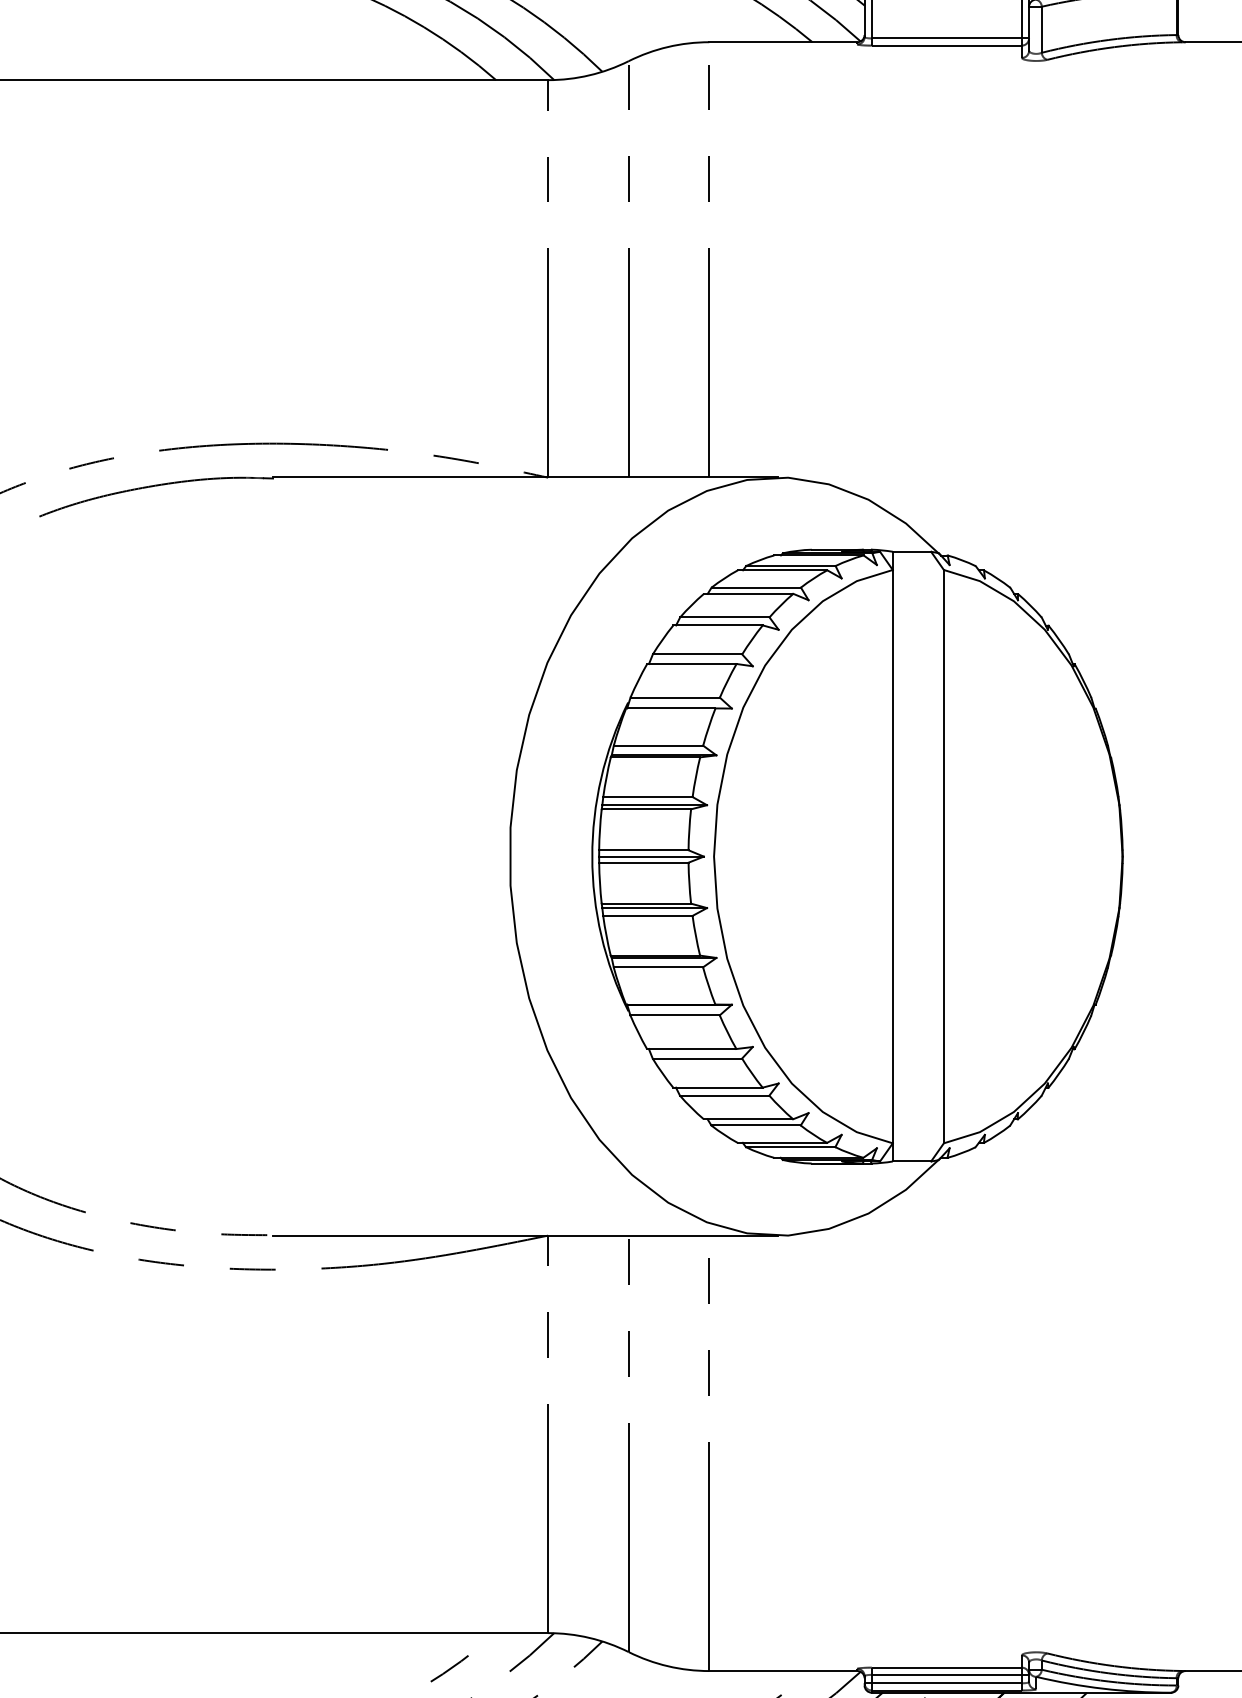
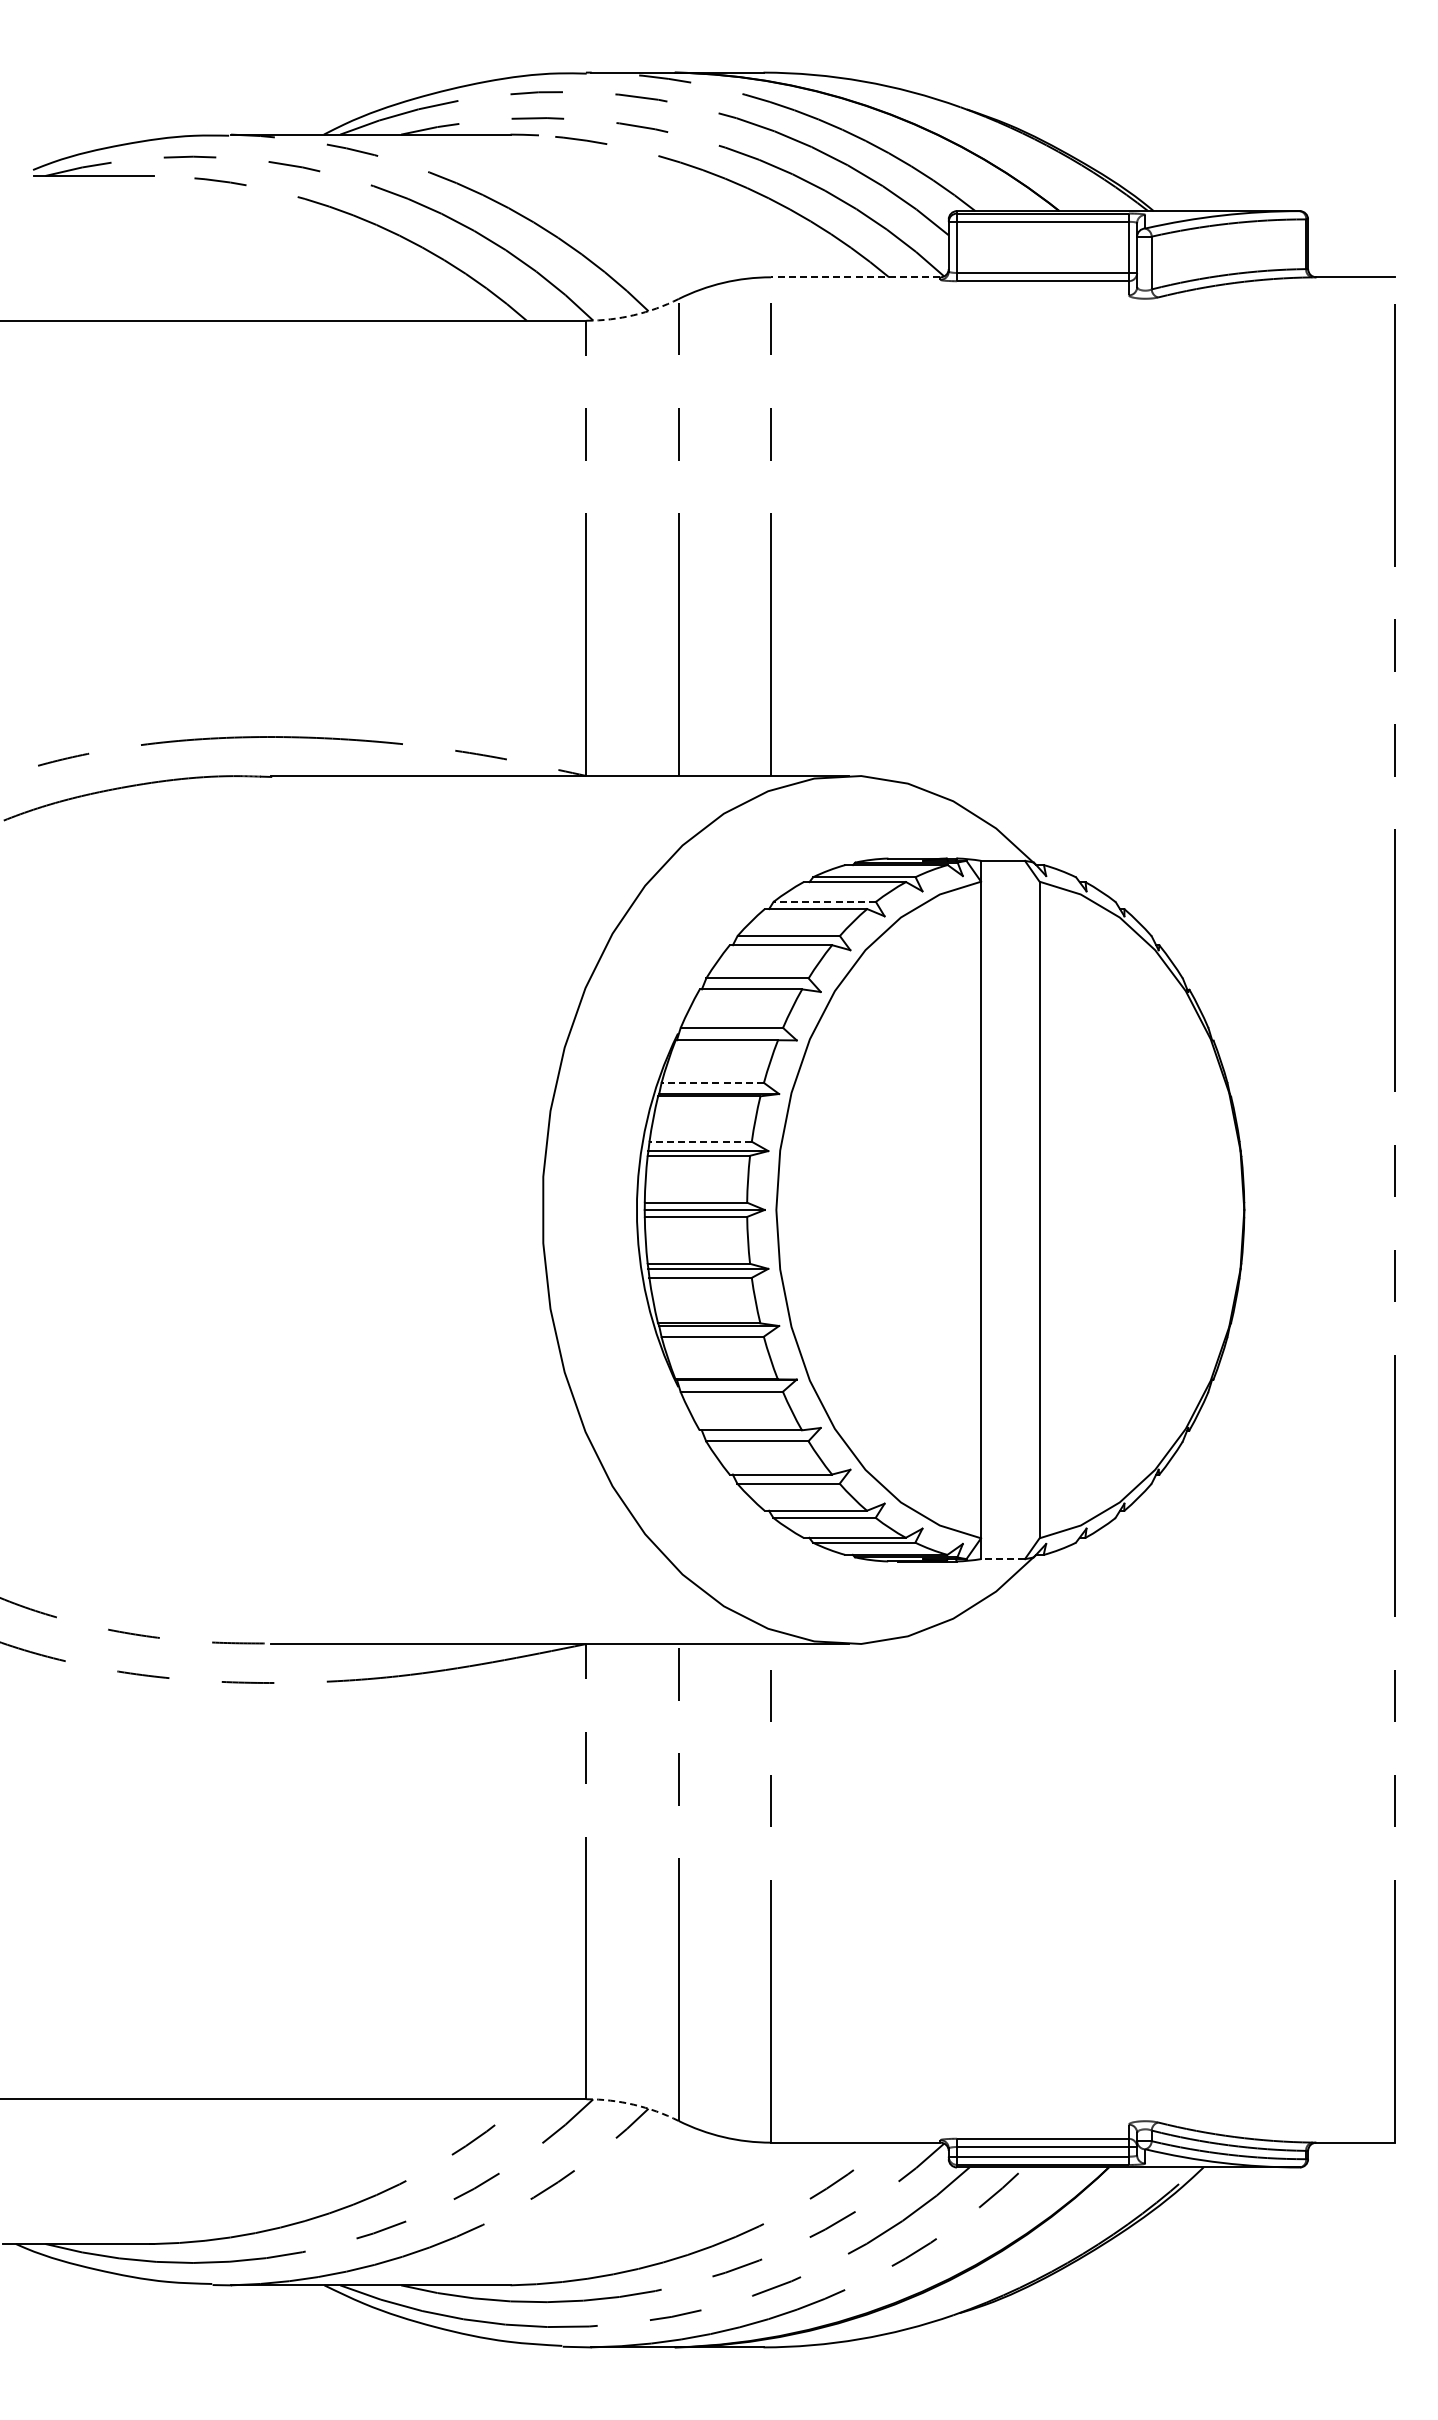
line: (783, 42) -> (855, 277), solid -> dashed
arc: (589, 75) -> (633, 315), solid -> dashed
line: (756, 587) -> (824, 901), solid -> dashed
line: (658, 745) -> (712, 1082), solid -> dashed
line: (647, 796) -> (700, 1141), solid -> dashed
line: (912, 1161) -> (1003, 1559), solid -> dashed
arc: (589, 1637) -> (633, 2104), solid -> dashed

